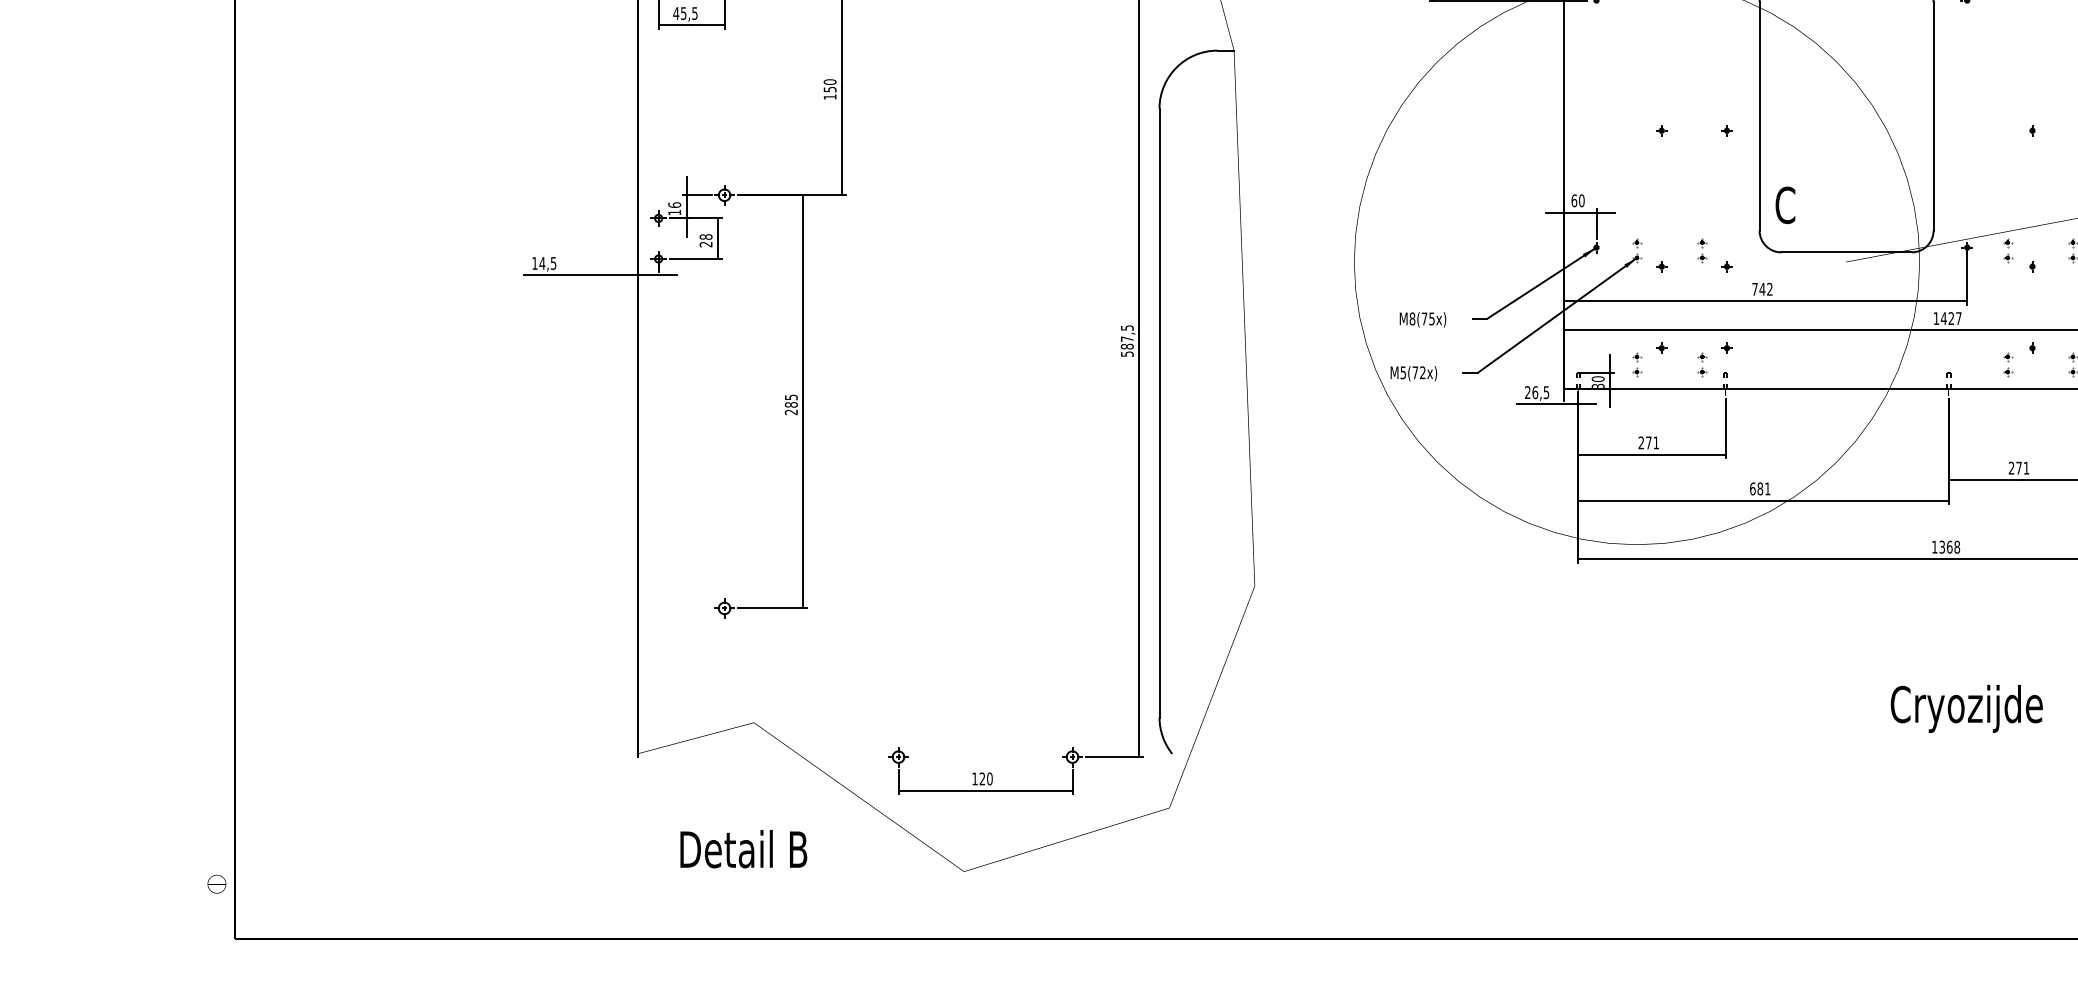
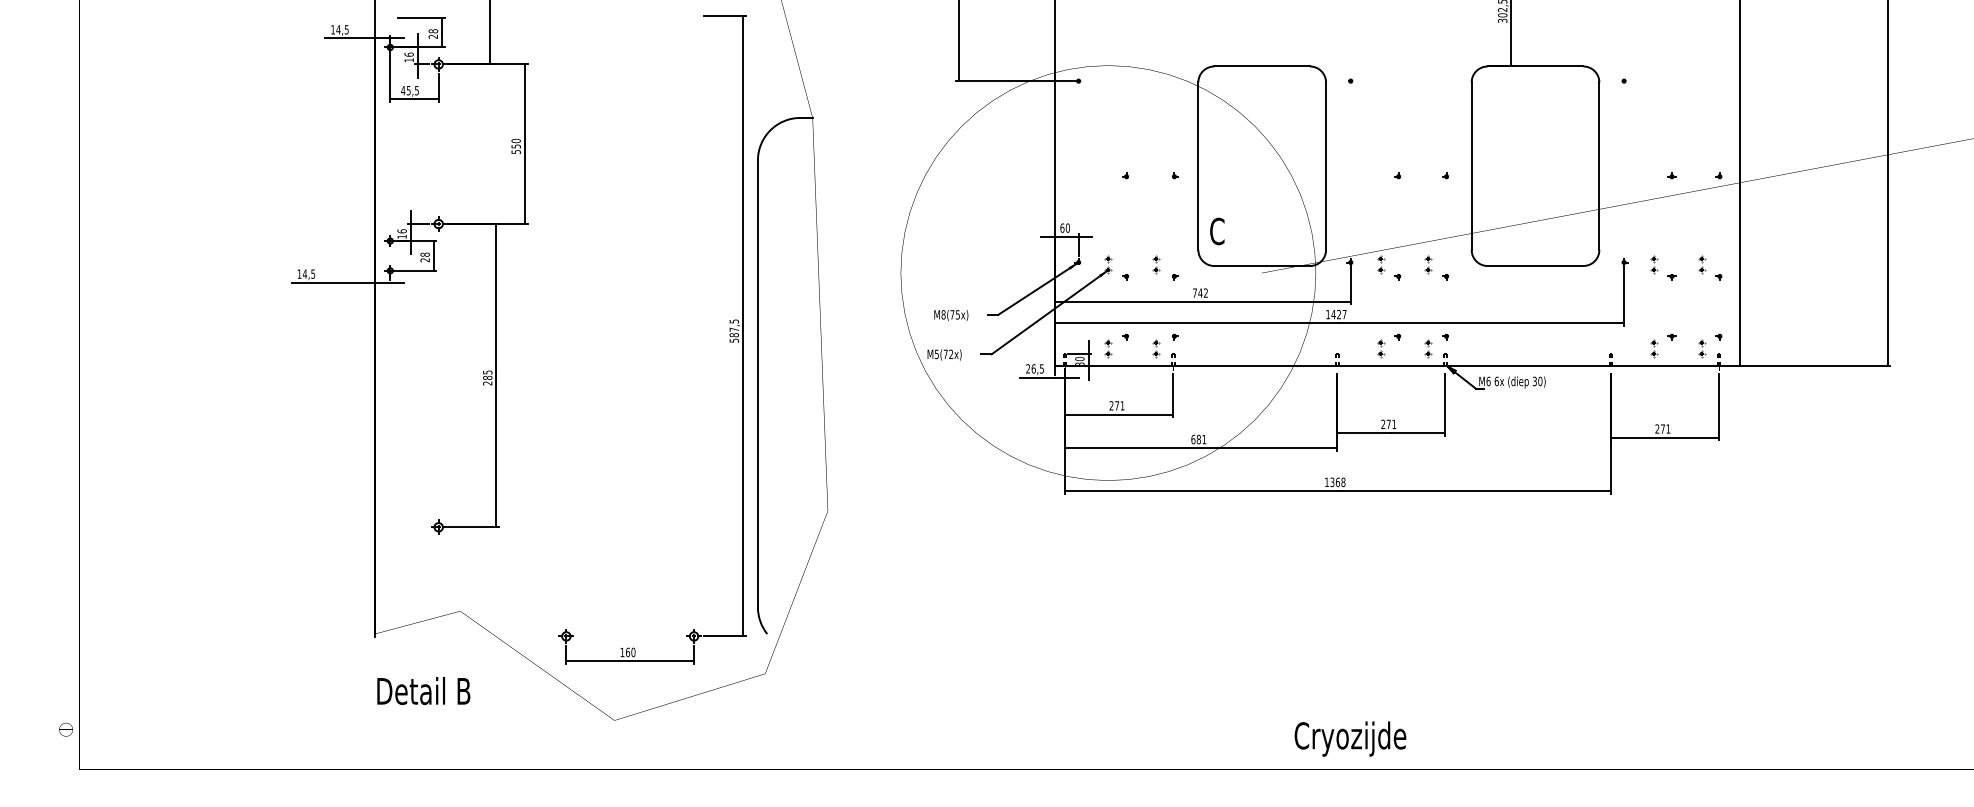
text: (829, 96) -> (515, 151), 150 -> 550
text: (1966, 708) -> (1350, 738), moved
text: (981, 778) -> (627, 652), 120 -> 160
text: (743, 849) -> (423, 691), moved

